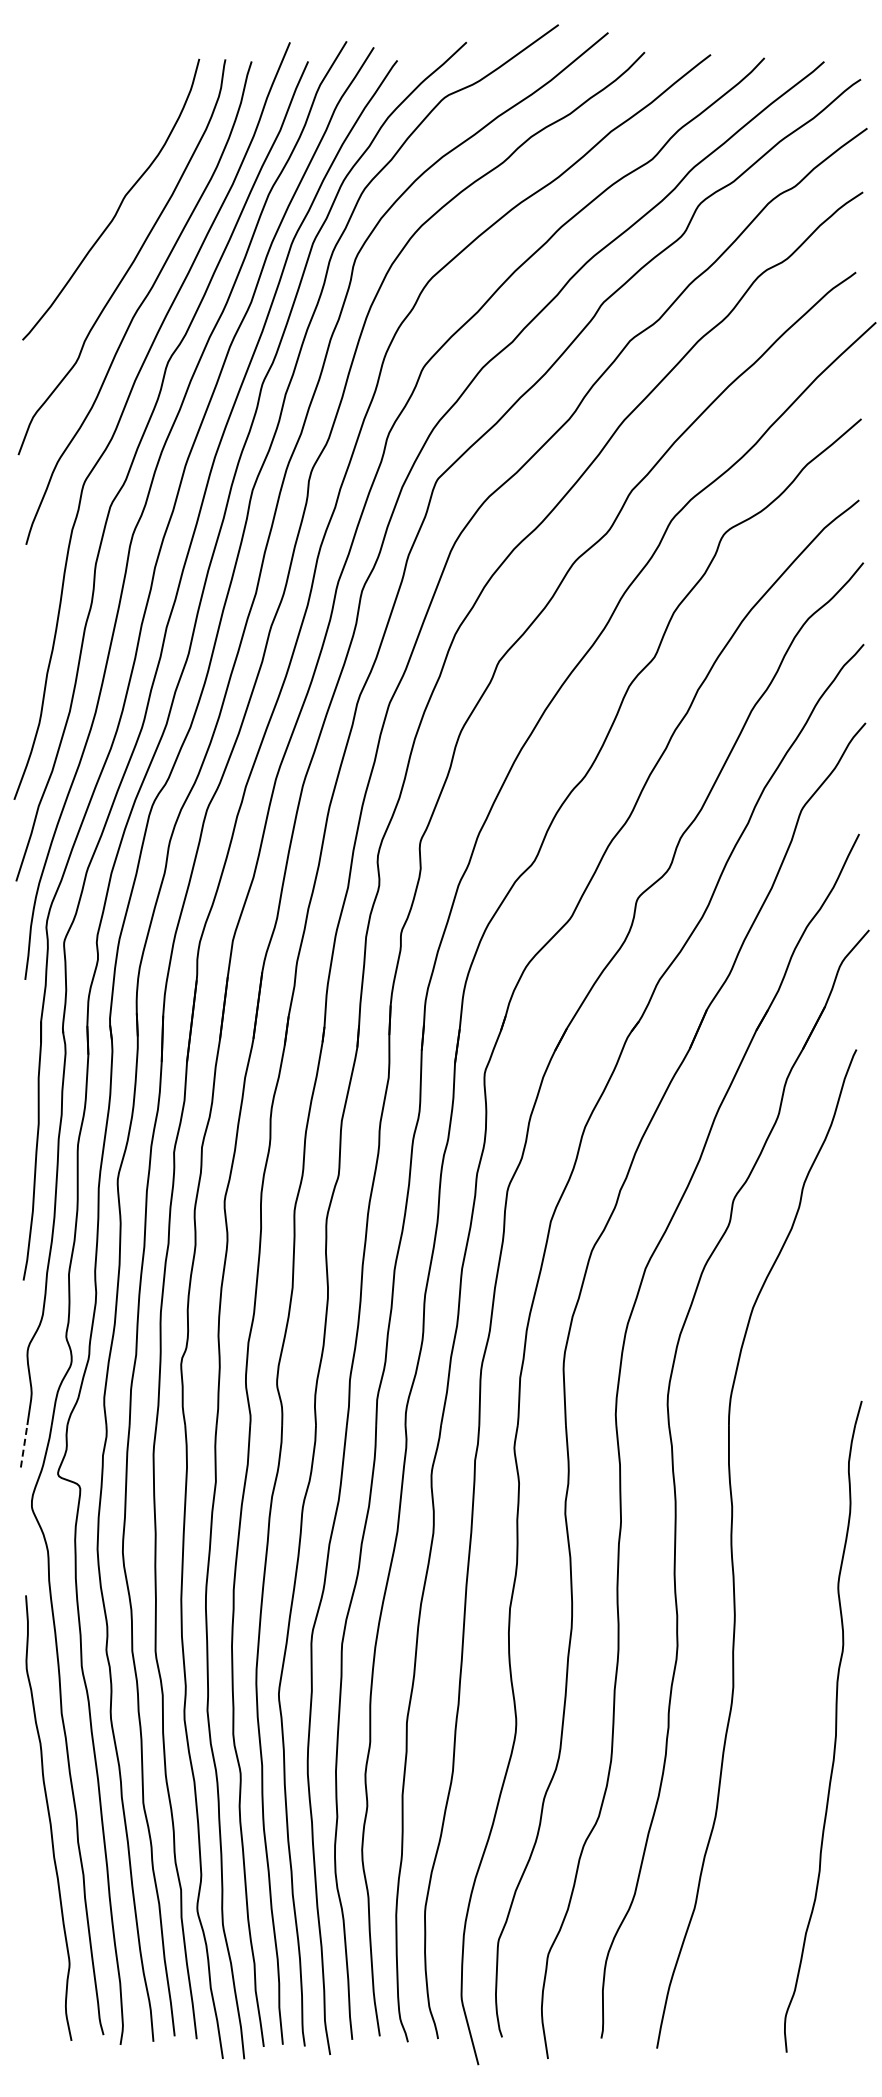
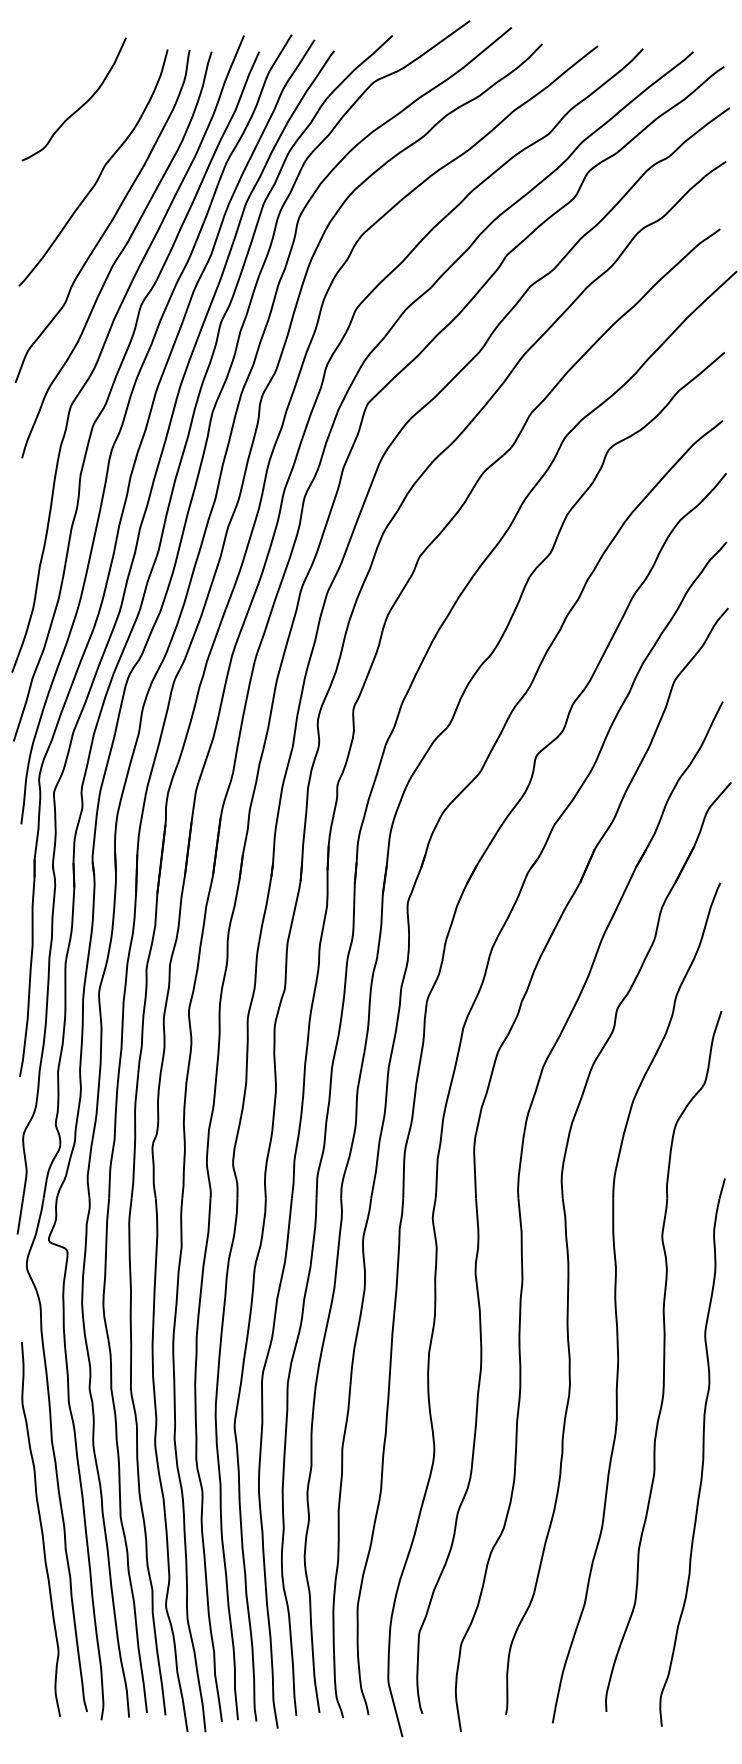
curve: (95, 126) -> (80, 106), added
line: (24, 1445) -> (20, 1215), dashed -> solid
part: (788, 1618) -> (663, 1361), added

